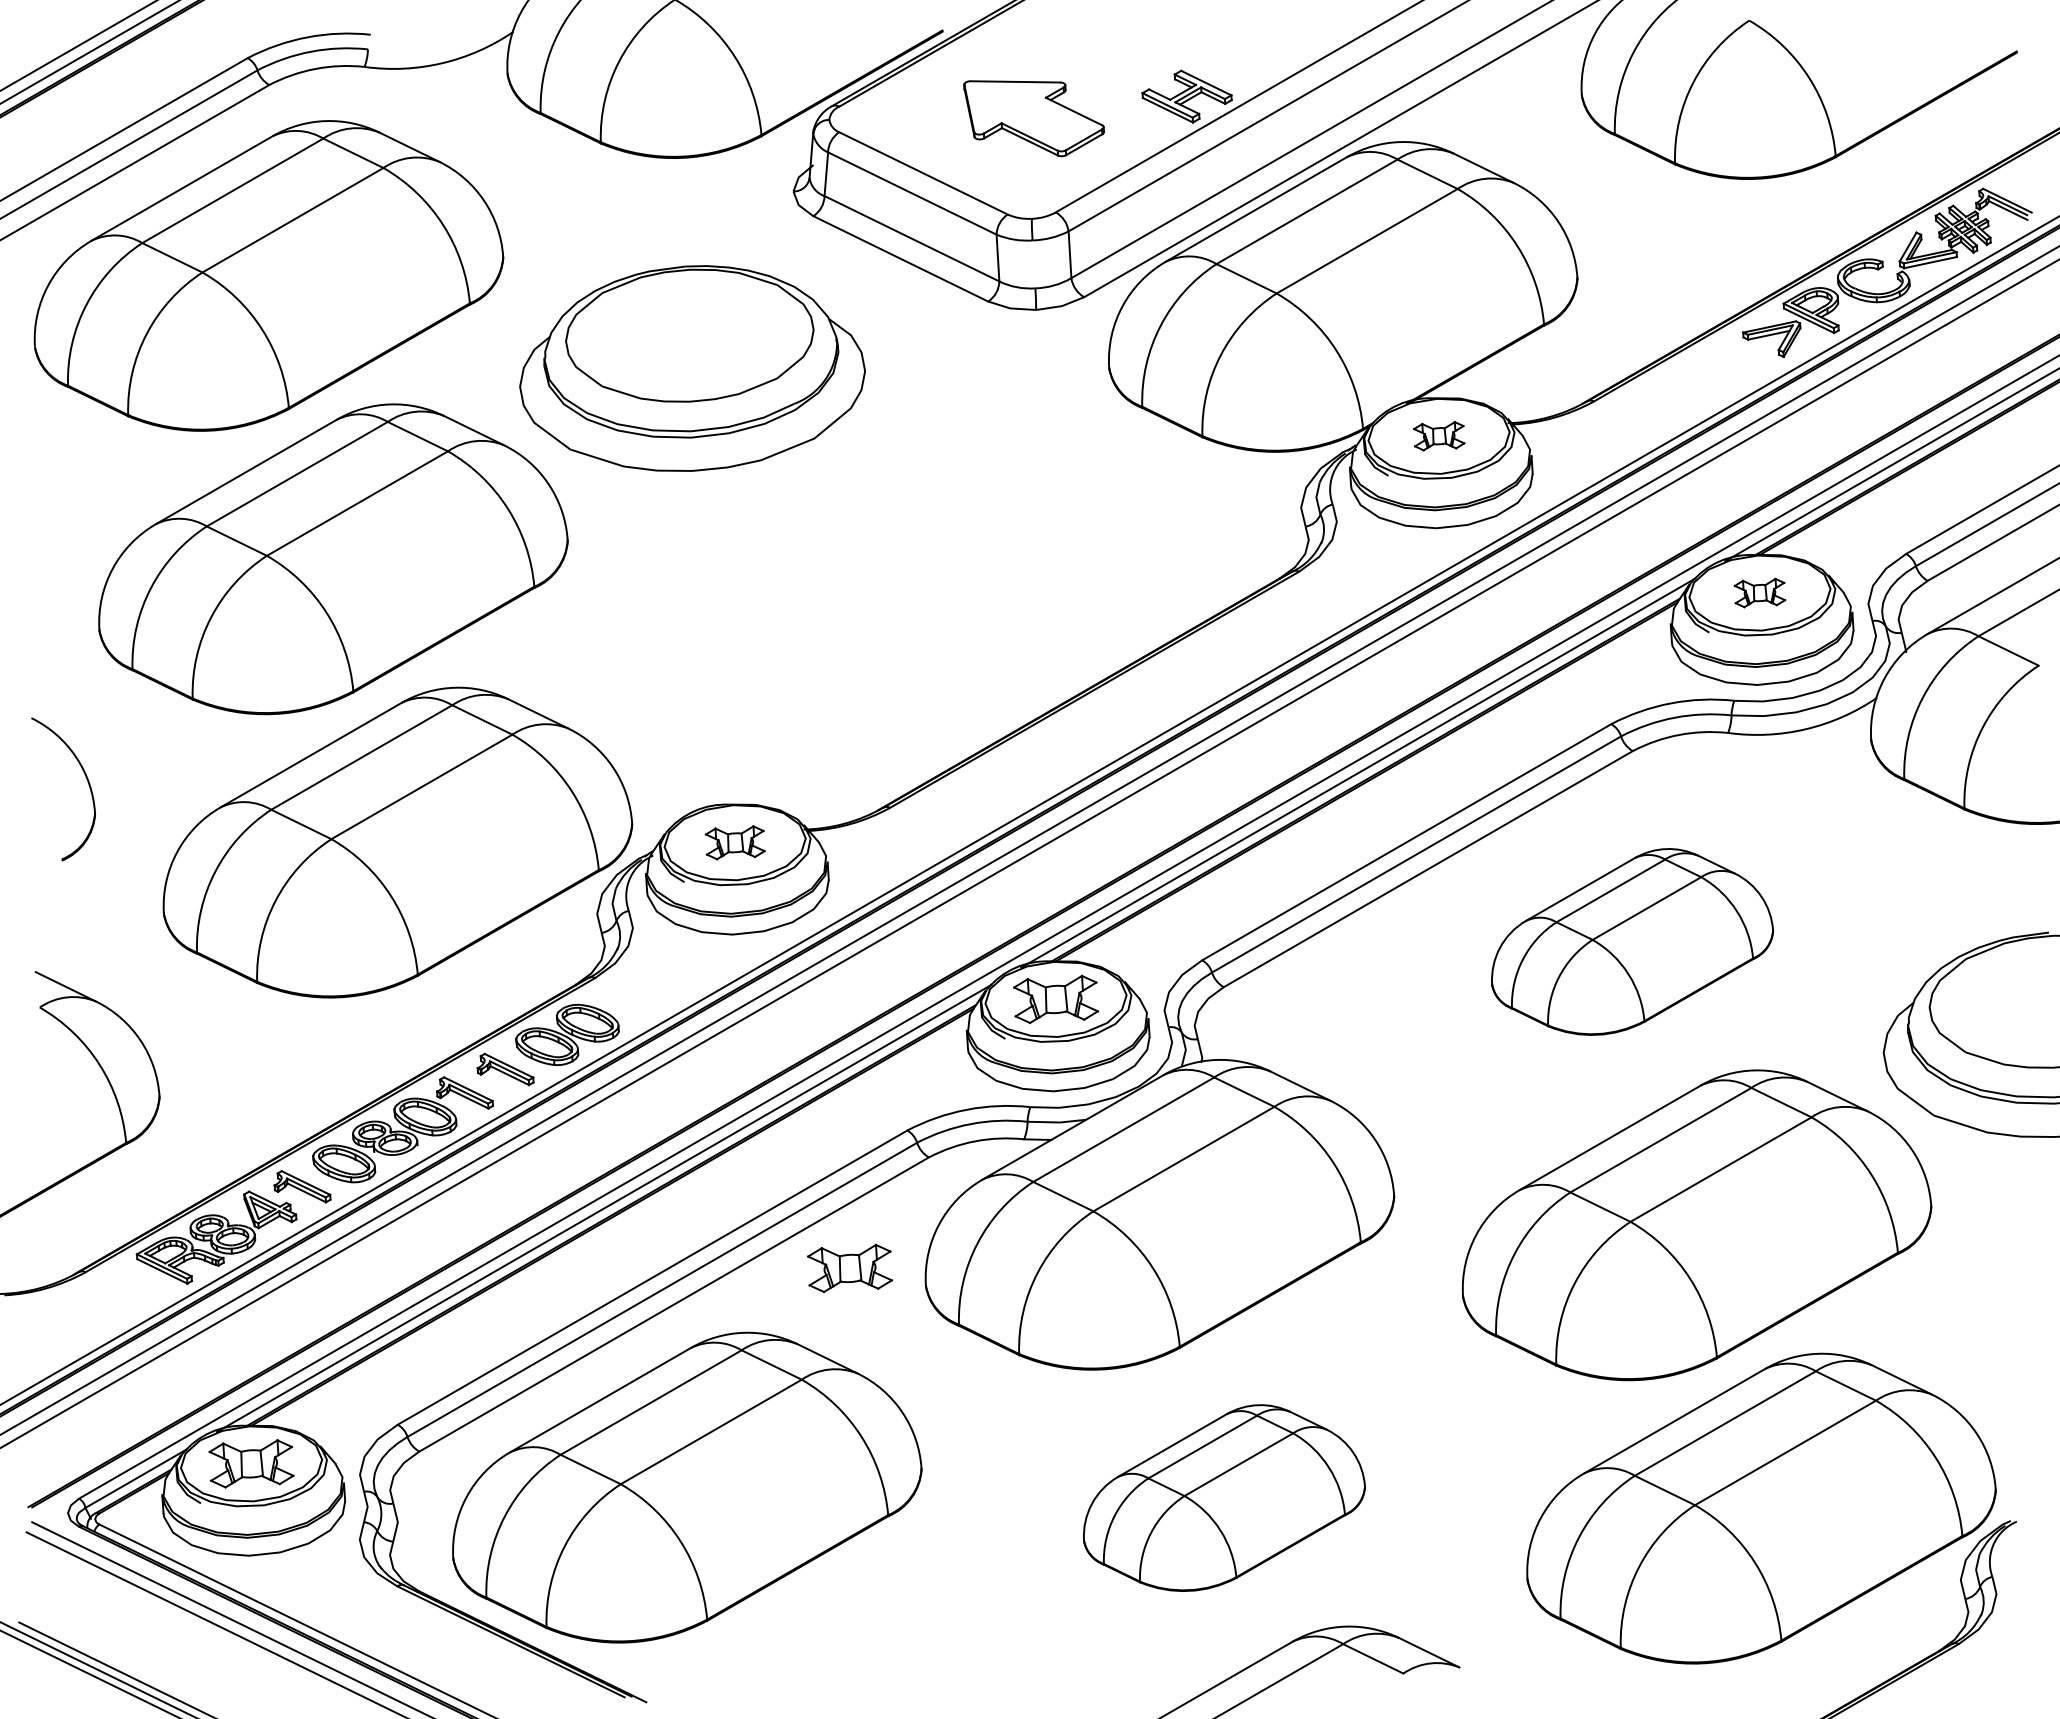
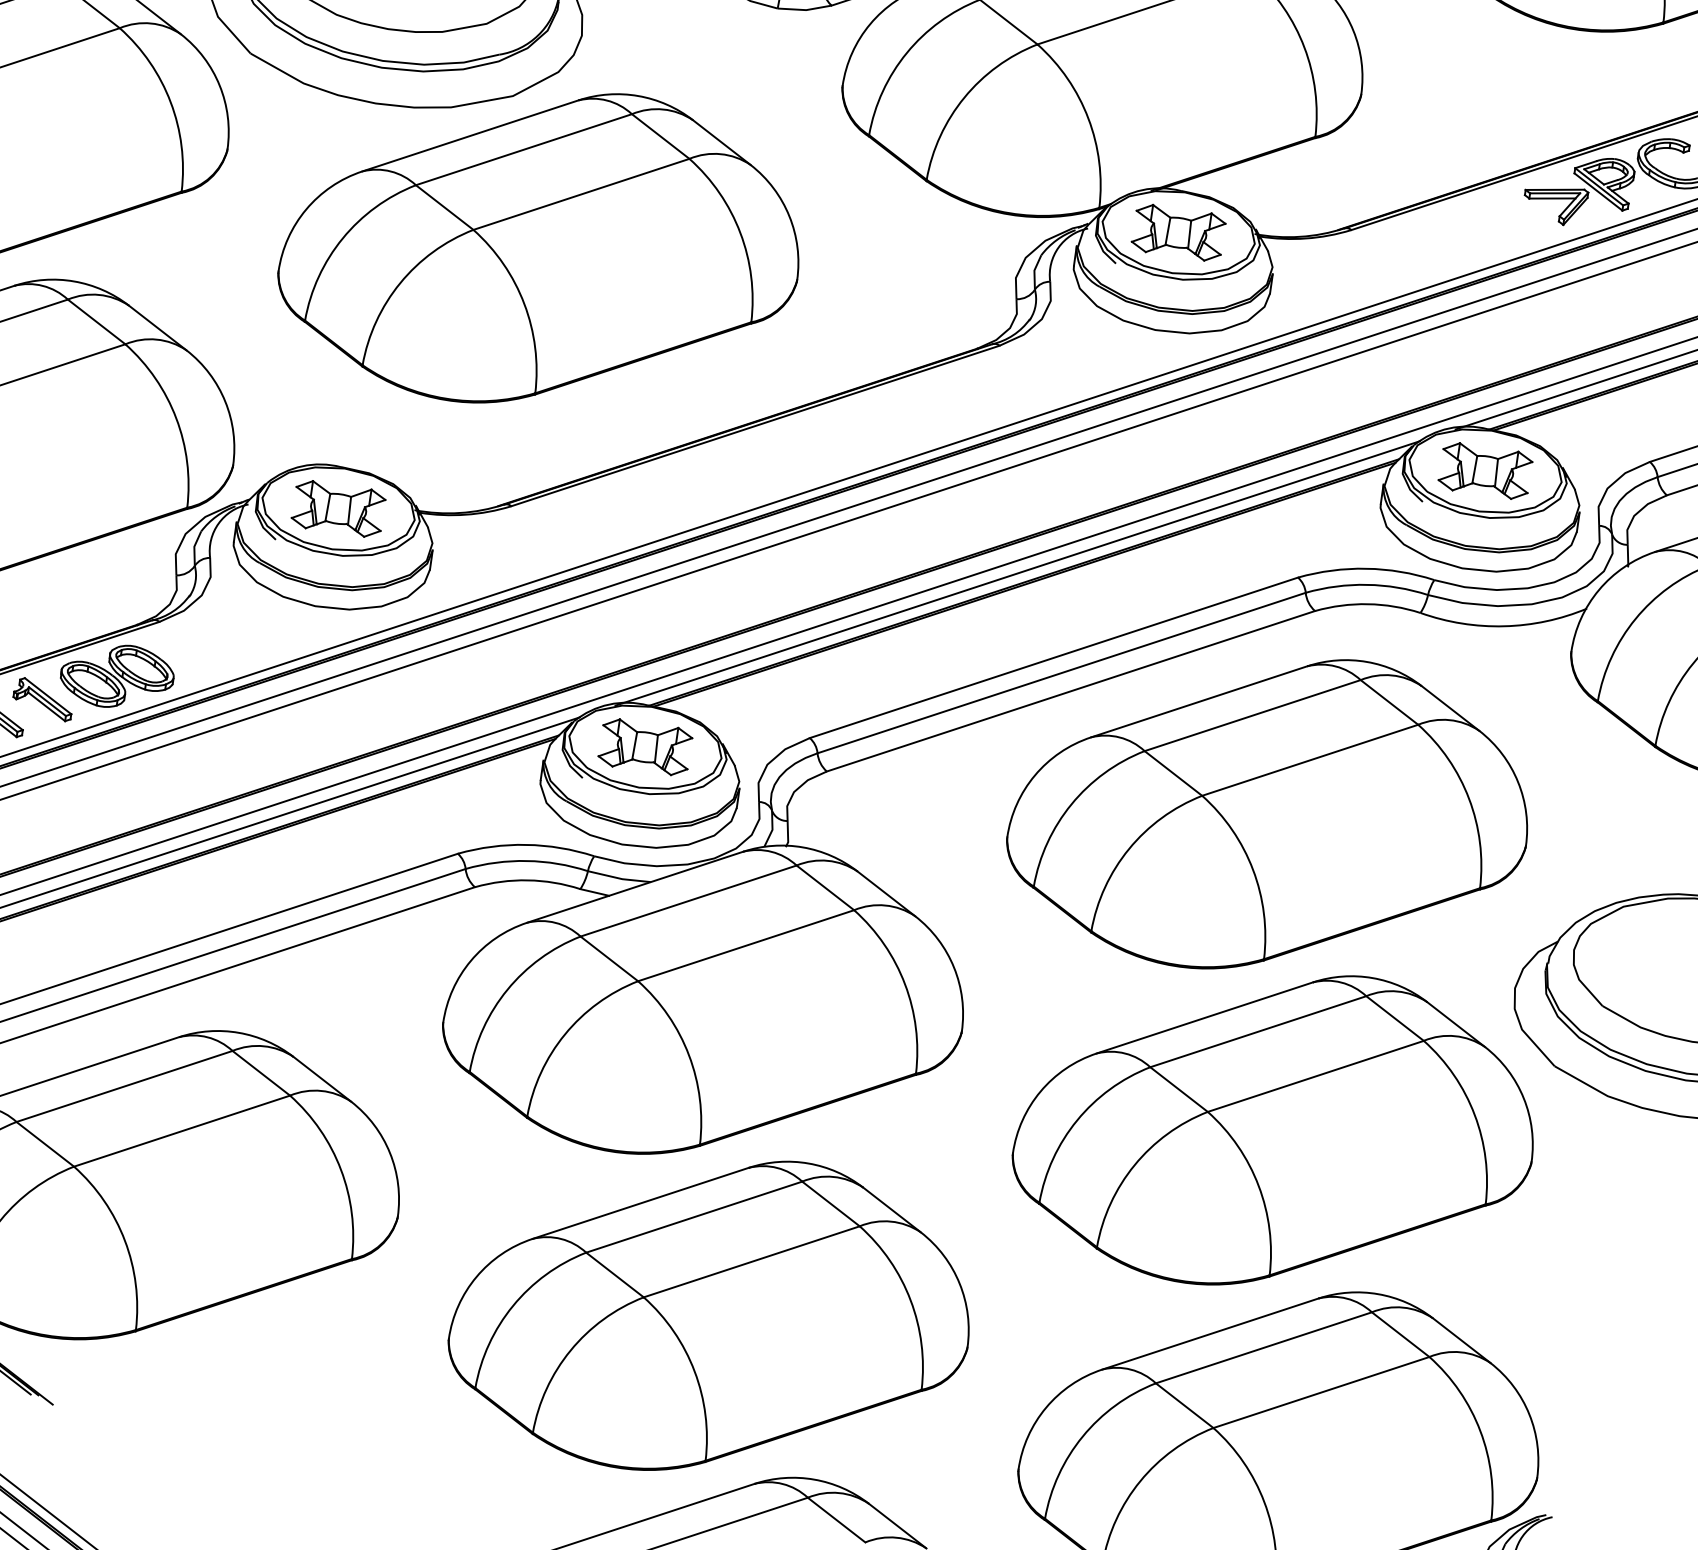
part: (1439, 435) -> (1179, 231), size x1.67
part: (870, 569) -> (543, 248), added
part: (1759, 592) -> (1485, 470), size x1.67
part: (735, 842) -> (338, 508), size x1.43
part: (1632, 941) -> (1272, 813), size x1.67
part: (849, 1268) -> (365, 987), removed
part: (1224, 1497) -> (714, 1315), size x1.67

